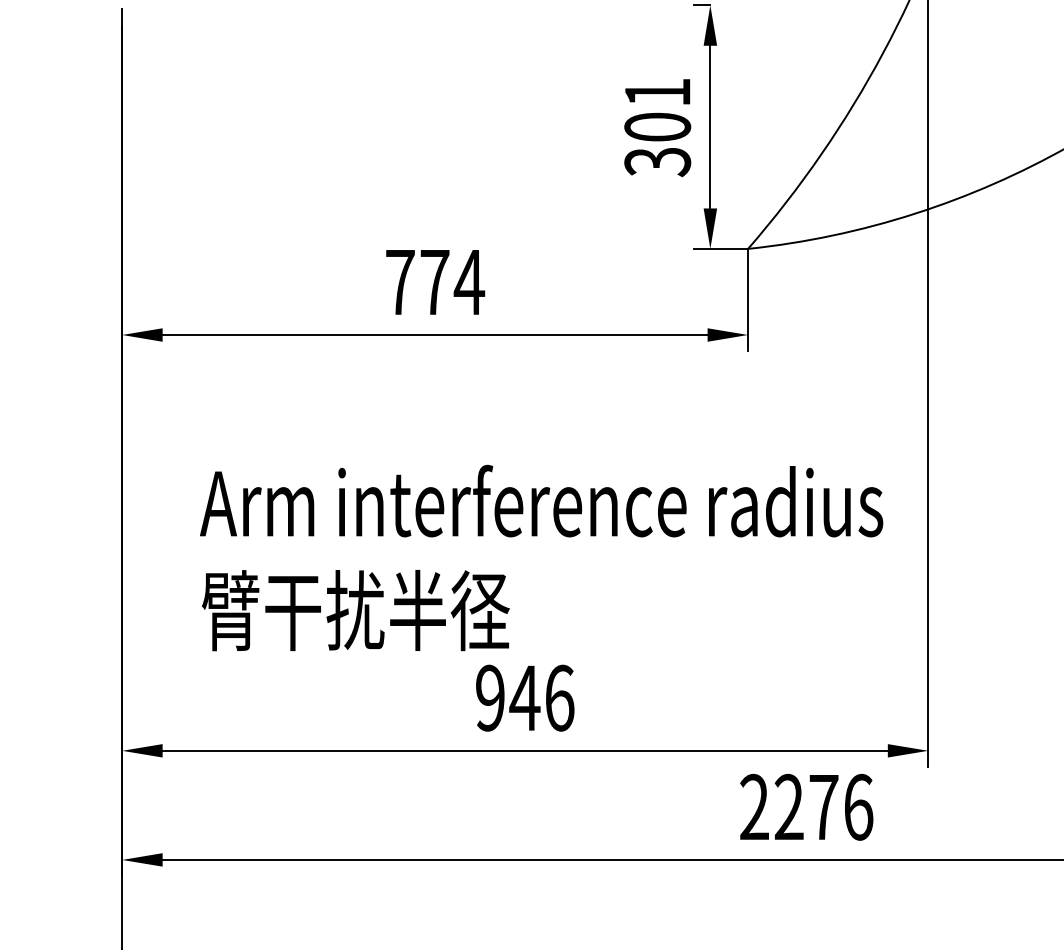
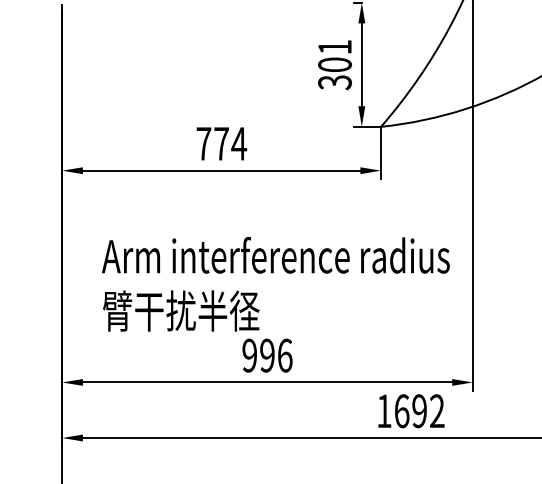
text: (525, 697) -> (267, 355), 946 -> 996
text: (805, 807) -> (410, 411), 2276 -> 1692

